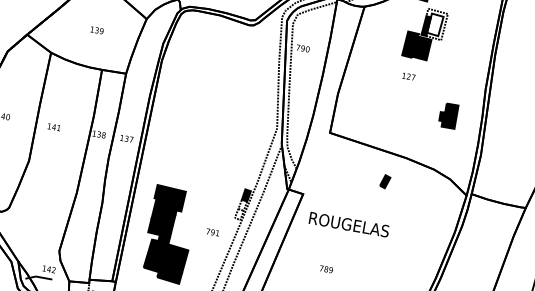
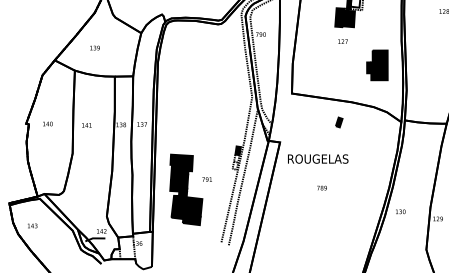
text: (96, 29) -> (94, 47), moved
part: (448, 115) -> (377, 65), size x1.67
text: (212, 232) -> (206, 179), moved
text: (325, 268) -> (321, 187), moved

